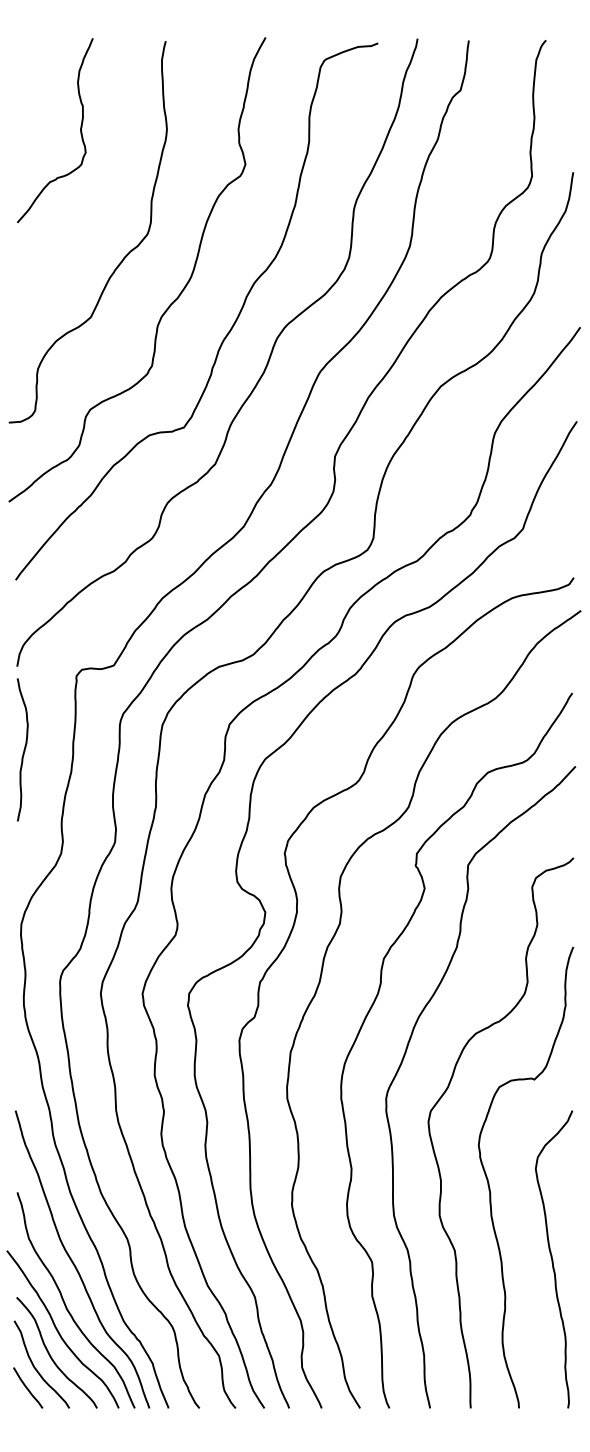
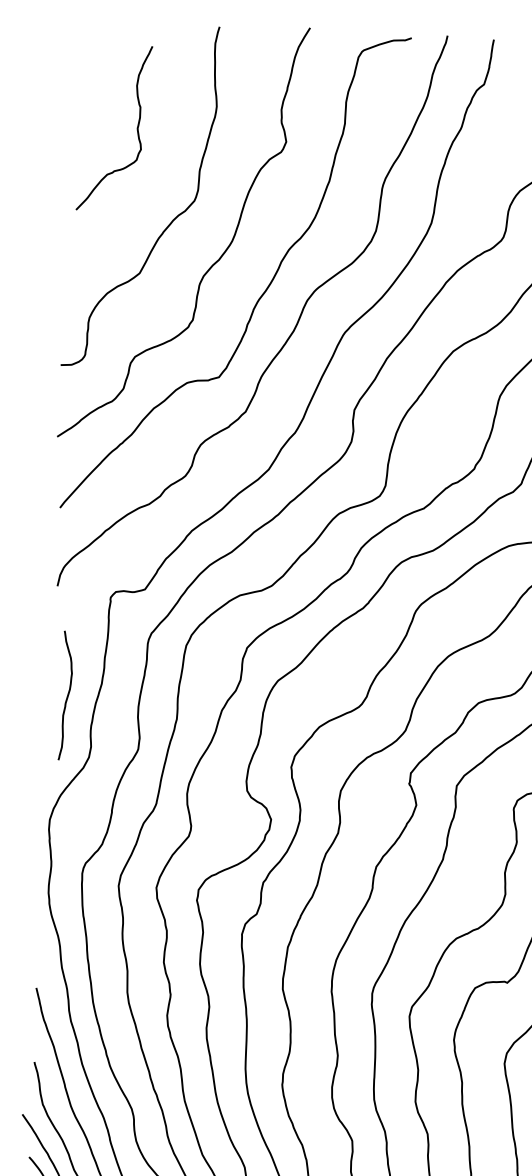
curve: (80, 130) -> (137, 129), moved
curve: (23, 749) -> (66, 695), moved

